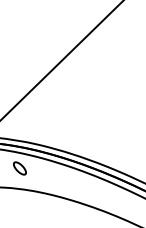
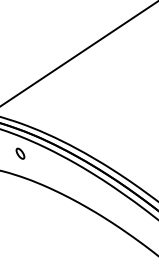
part: (19, 168) -> (20, 153), size x0.7

